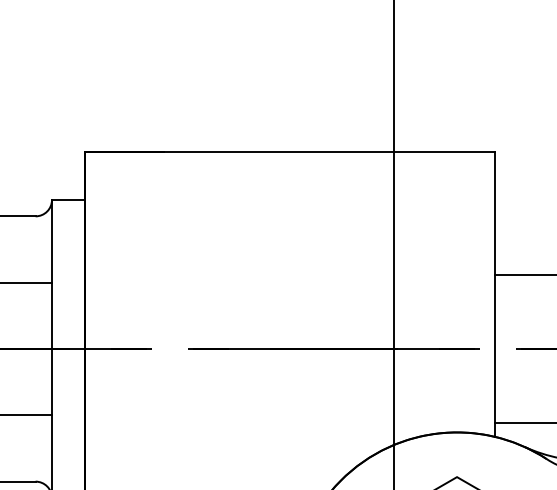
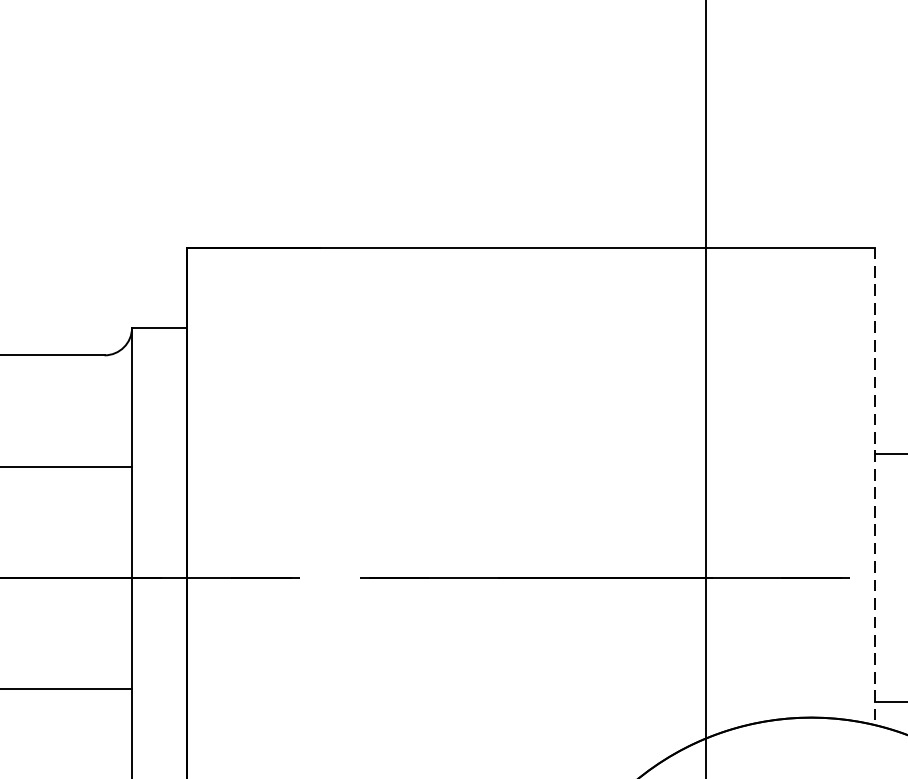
line: (495, 294) -> (875, 486), solid -> dashed

